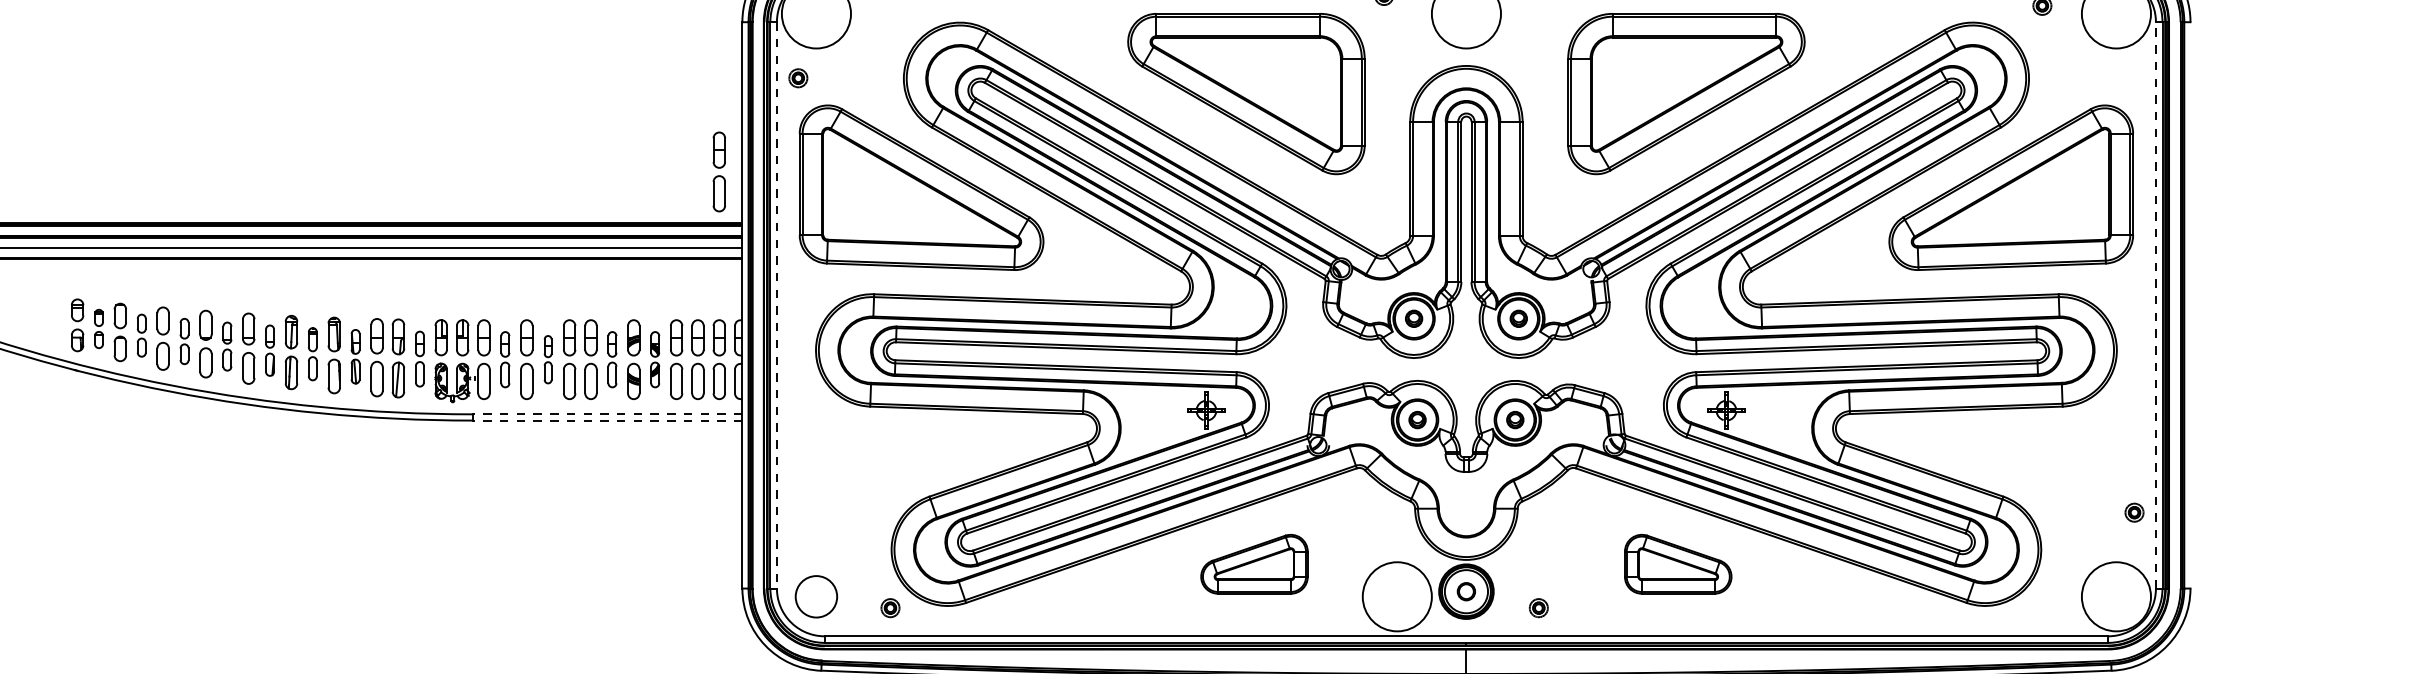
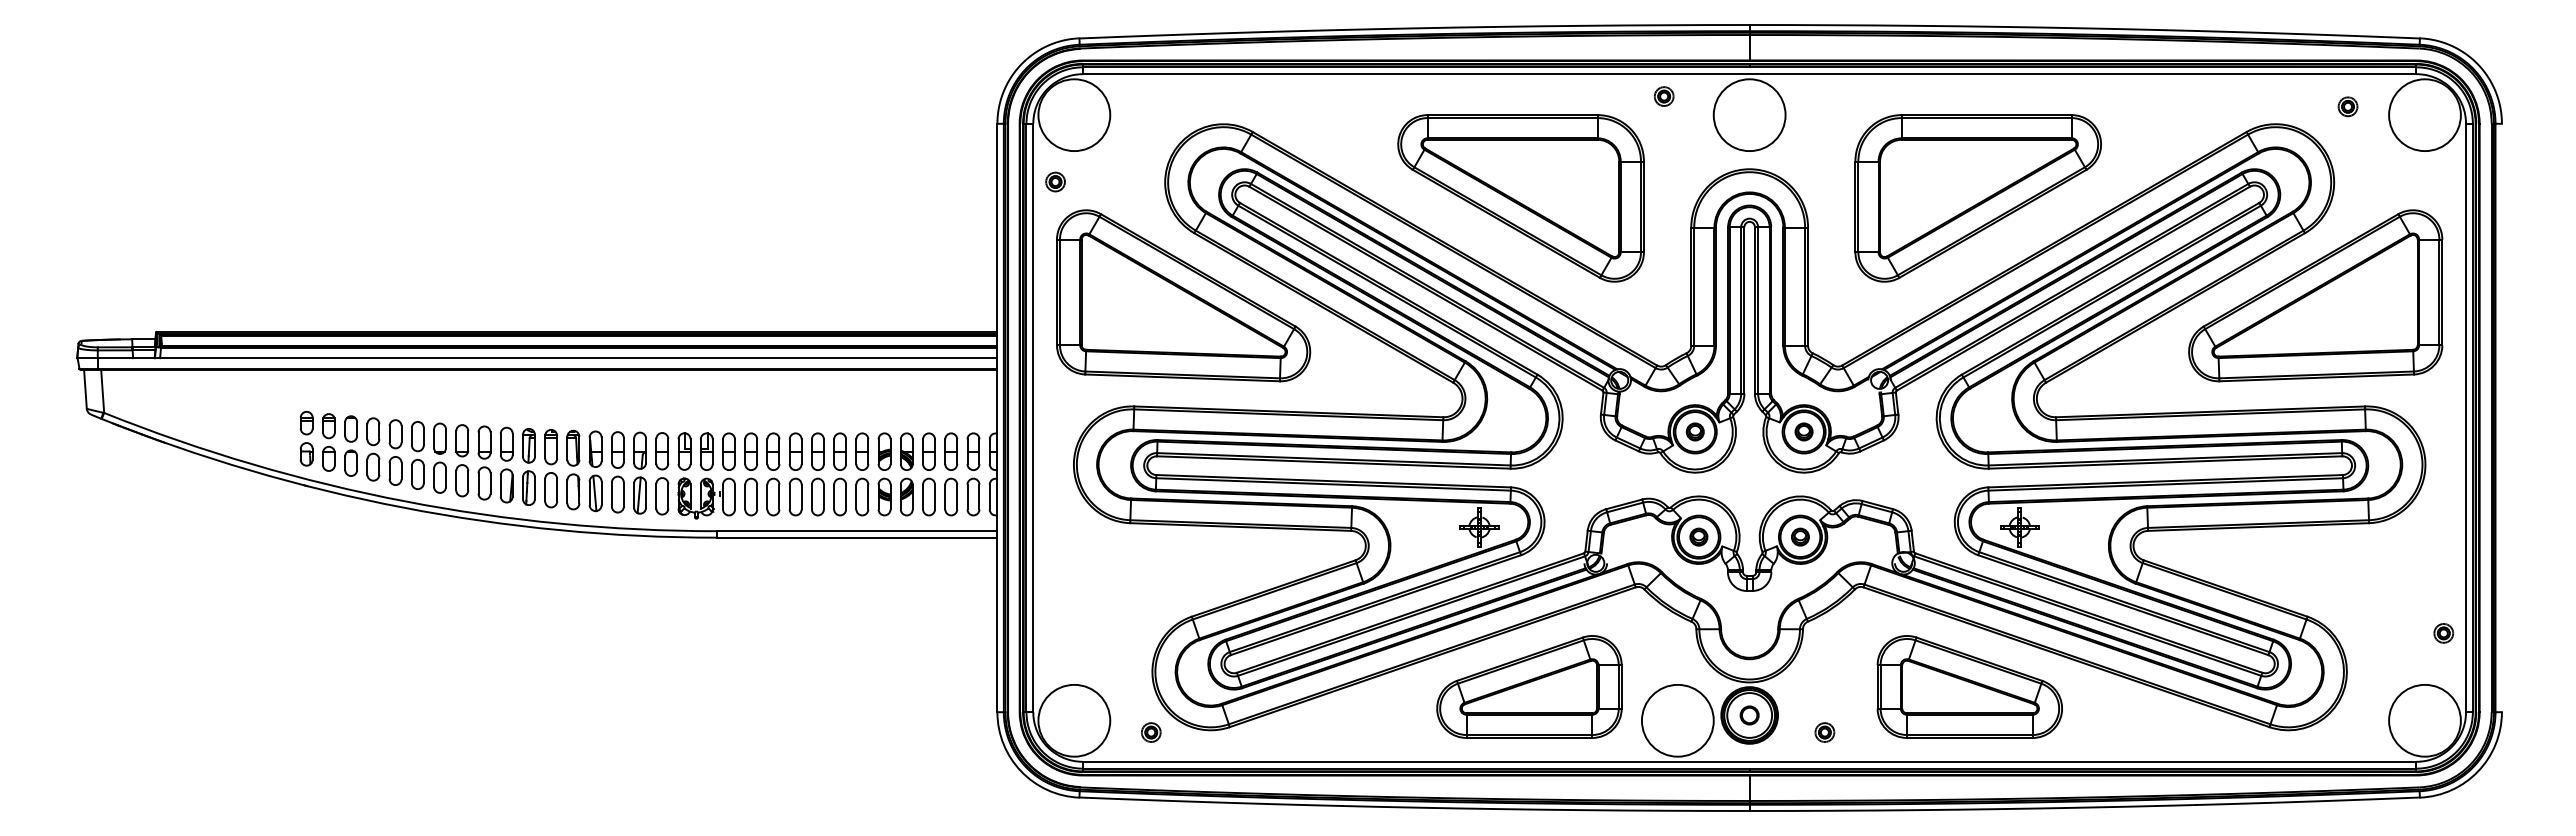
part: (719, 172) -> (973, 279), removed
line: (2156, 304) -> (2466, 417), dashed -> solid
line: (777, 305) -> (1033, 418), dashed -> solid
part: (98, 328) -> (328, 442), size x1.43
part: (141, 335) -> (373, 449), size x1.43
part: (184, 341) -> (417, 455), size x1.43
part: (227, 346) -> (462, 460), size x1.43
part: (269, 350) -> (506, 464), size x1.43
part: (312, 353) -> (550, 468), size x1.43
part: (355, 356) -> (595, 471), size x1.43
part: (420, 358) -> (662, 473), size x1.43
part: (504, 359) -> (750, 474), size x1.43
part: (548, 359) -> (795, 474), size x1.67
part: (612, 359) -> (862, 474), size x1.43
part: (654, 359) -> (906, 474), size x1.43
line: (606, 414) -> (856, 531), dashed -> solid
line: (606, 420) -> (856, 537), dashed -> solid
part: (1254, 563) -> (1529, 686), size x1.67
part: (1678, 563) -> (1969, 686), size x1.67
circle: (816, 596) -> (1074, 720), size x1.67

